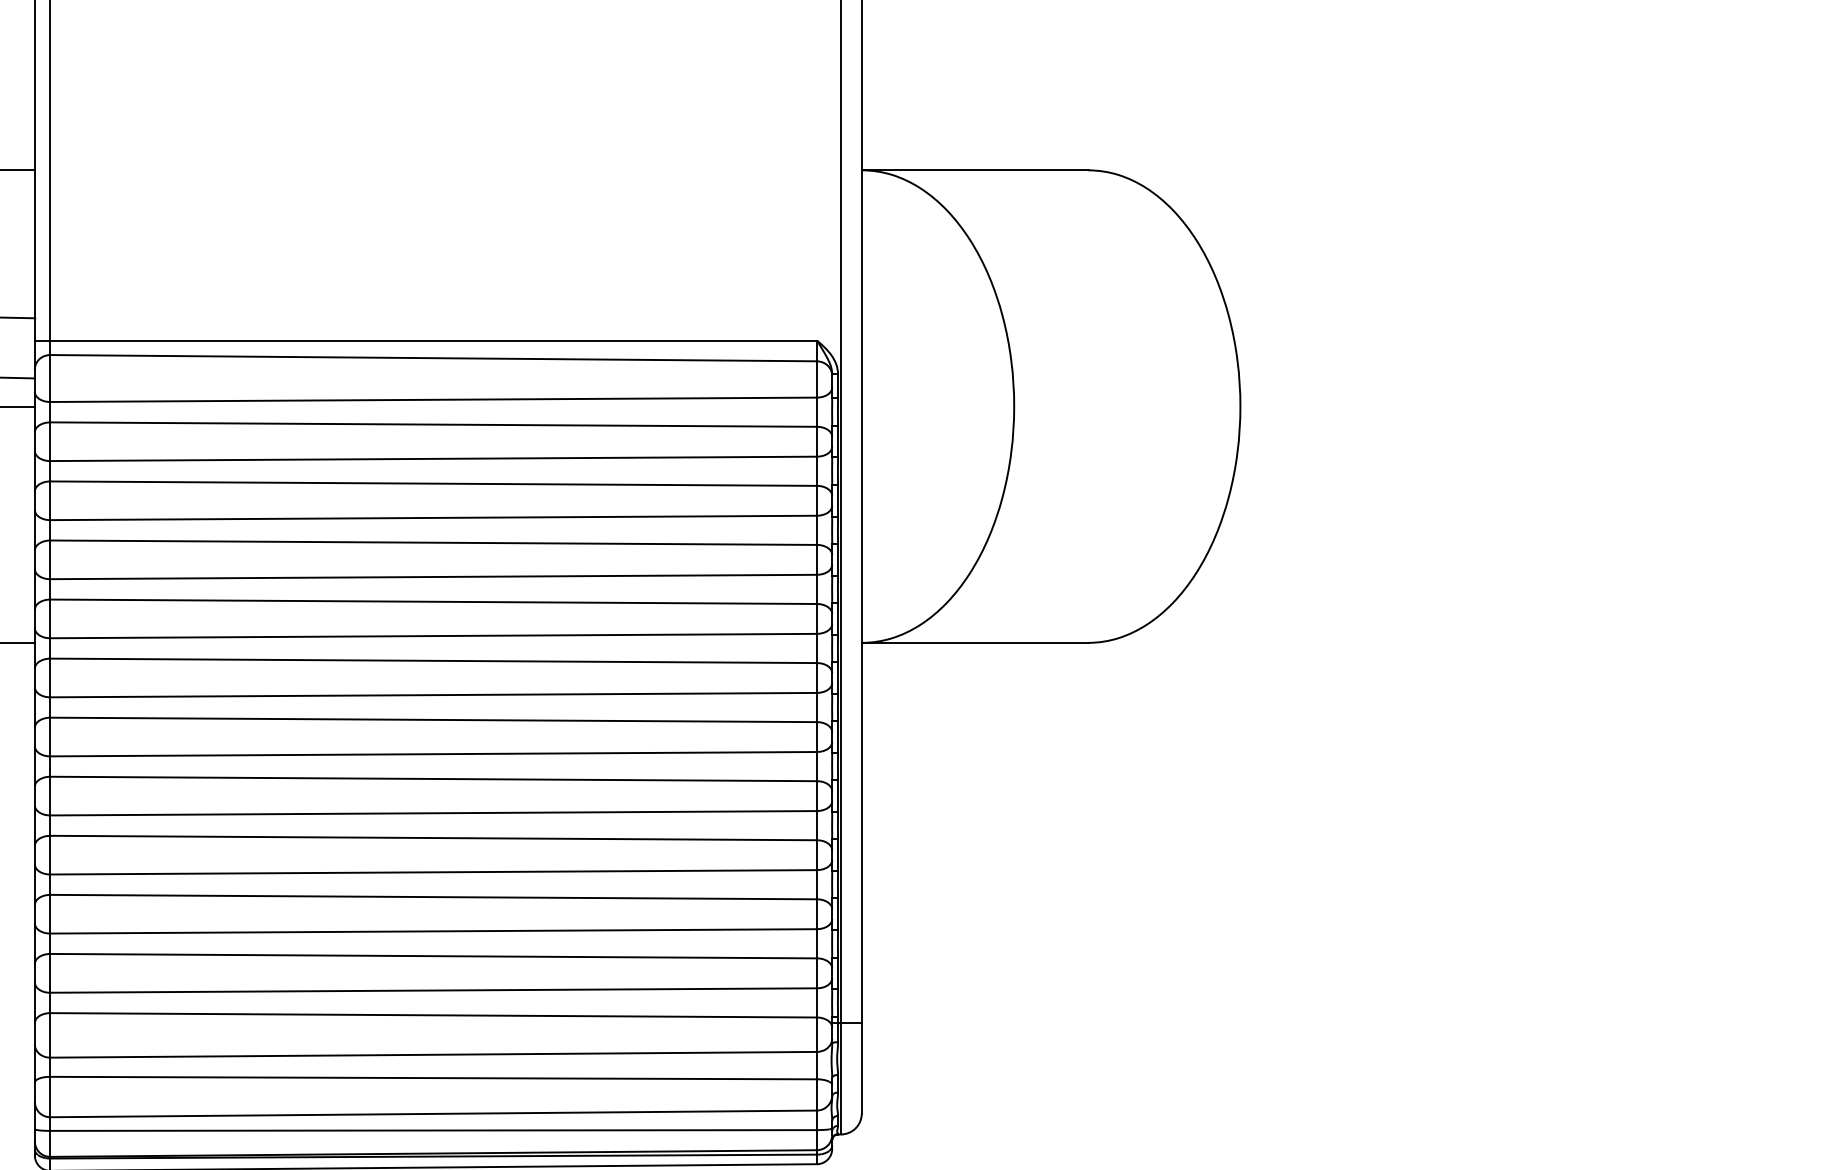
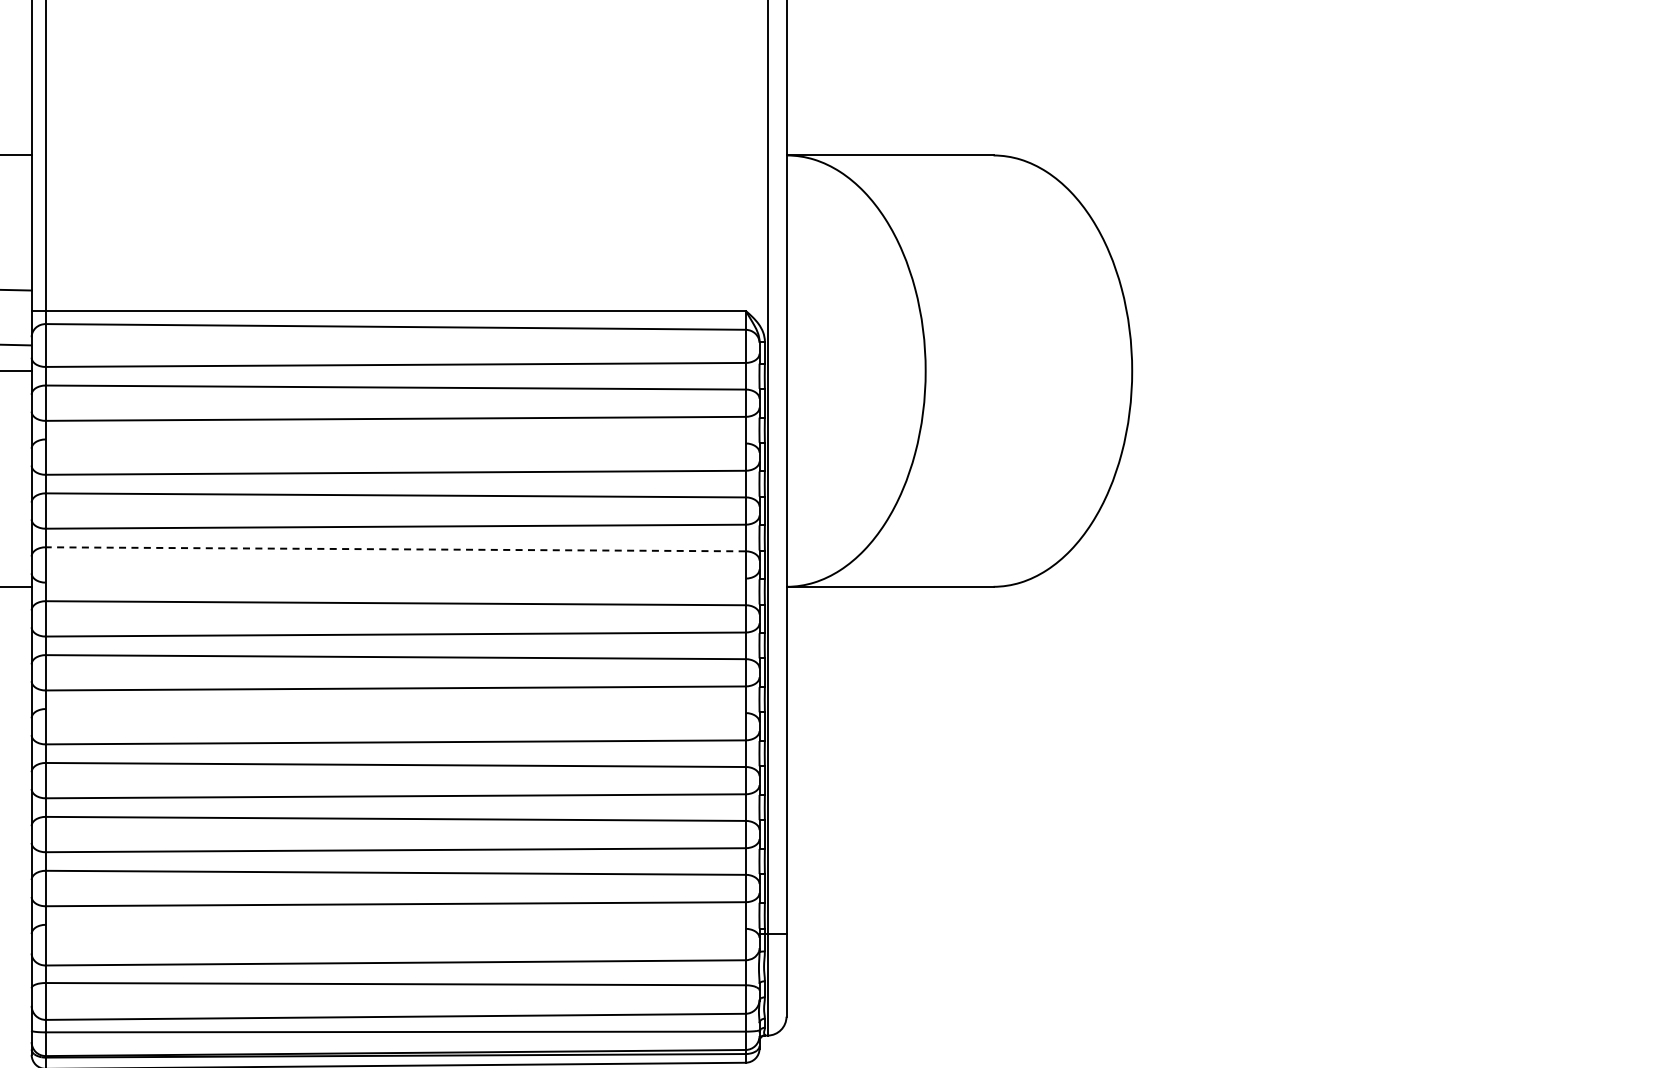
line: (433, 483) -> (395, 441), removed
line: (433, 601) -> (395, 549), solid -> dashed
line: (433, 635) -> (395, 580), removed
line: (433, 779) -> (395, 711), removed
line: (433, 1014) -> (395, 926), removed

